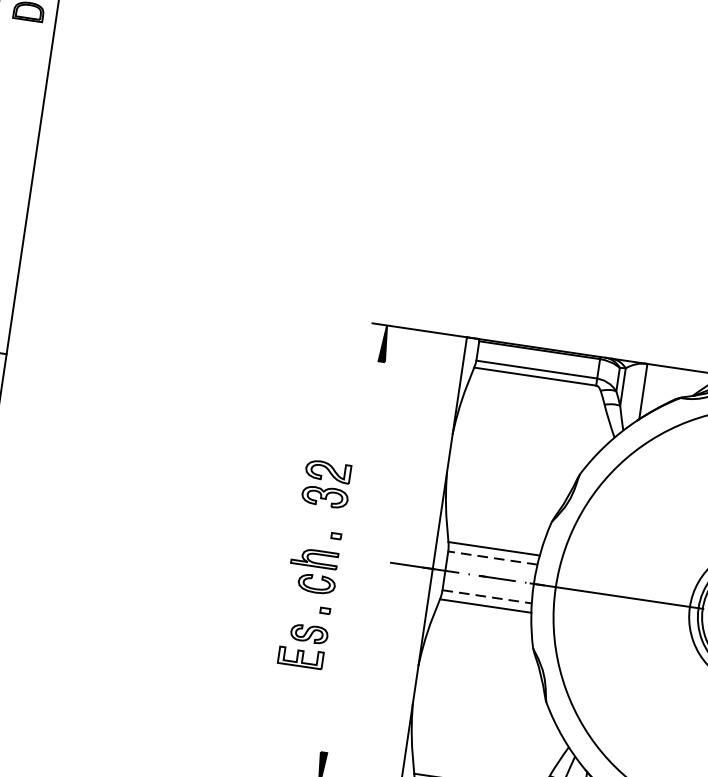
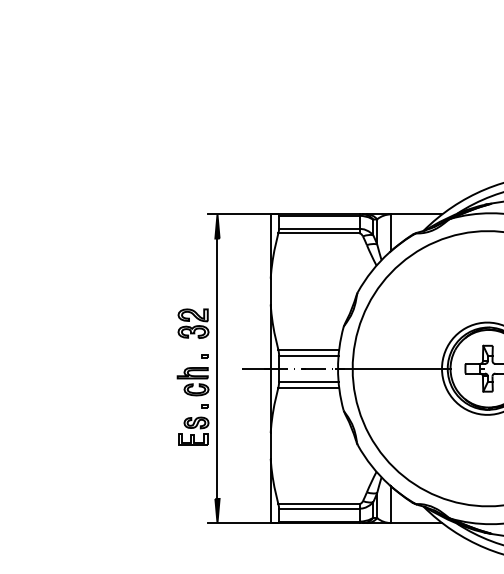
line: (352, 556) -> (217, 368), added
line: (492, 557) -> (308, 355), dashed -> solid
line: (486, 596) -> (308, 381), dashed -> solid

